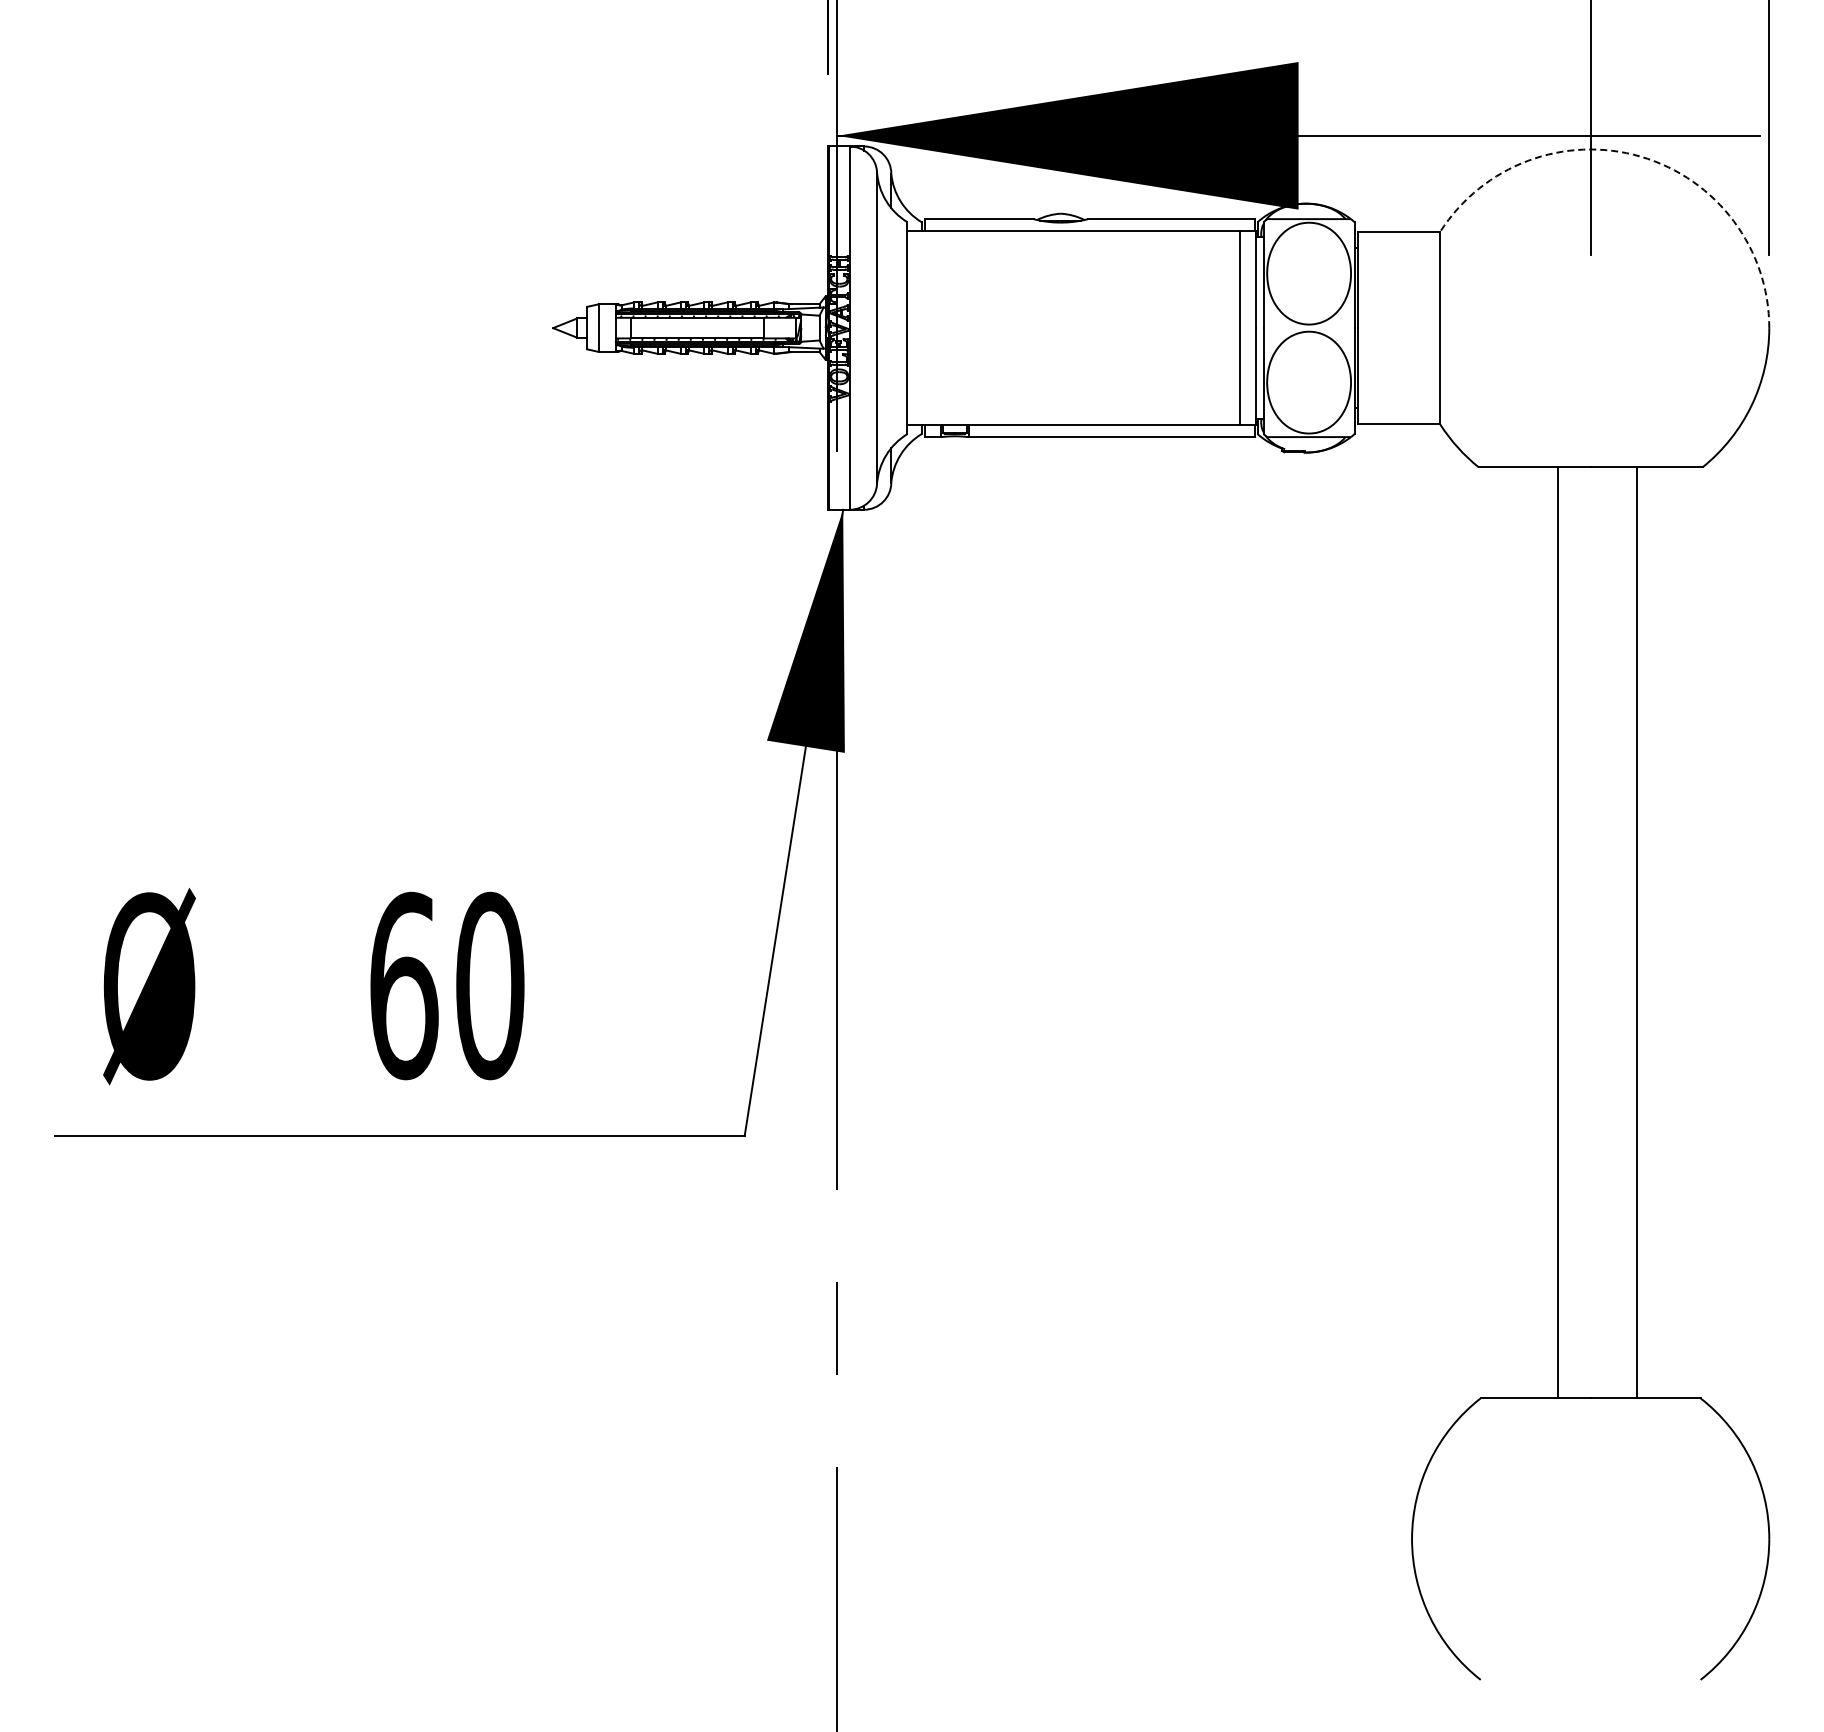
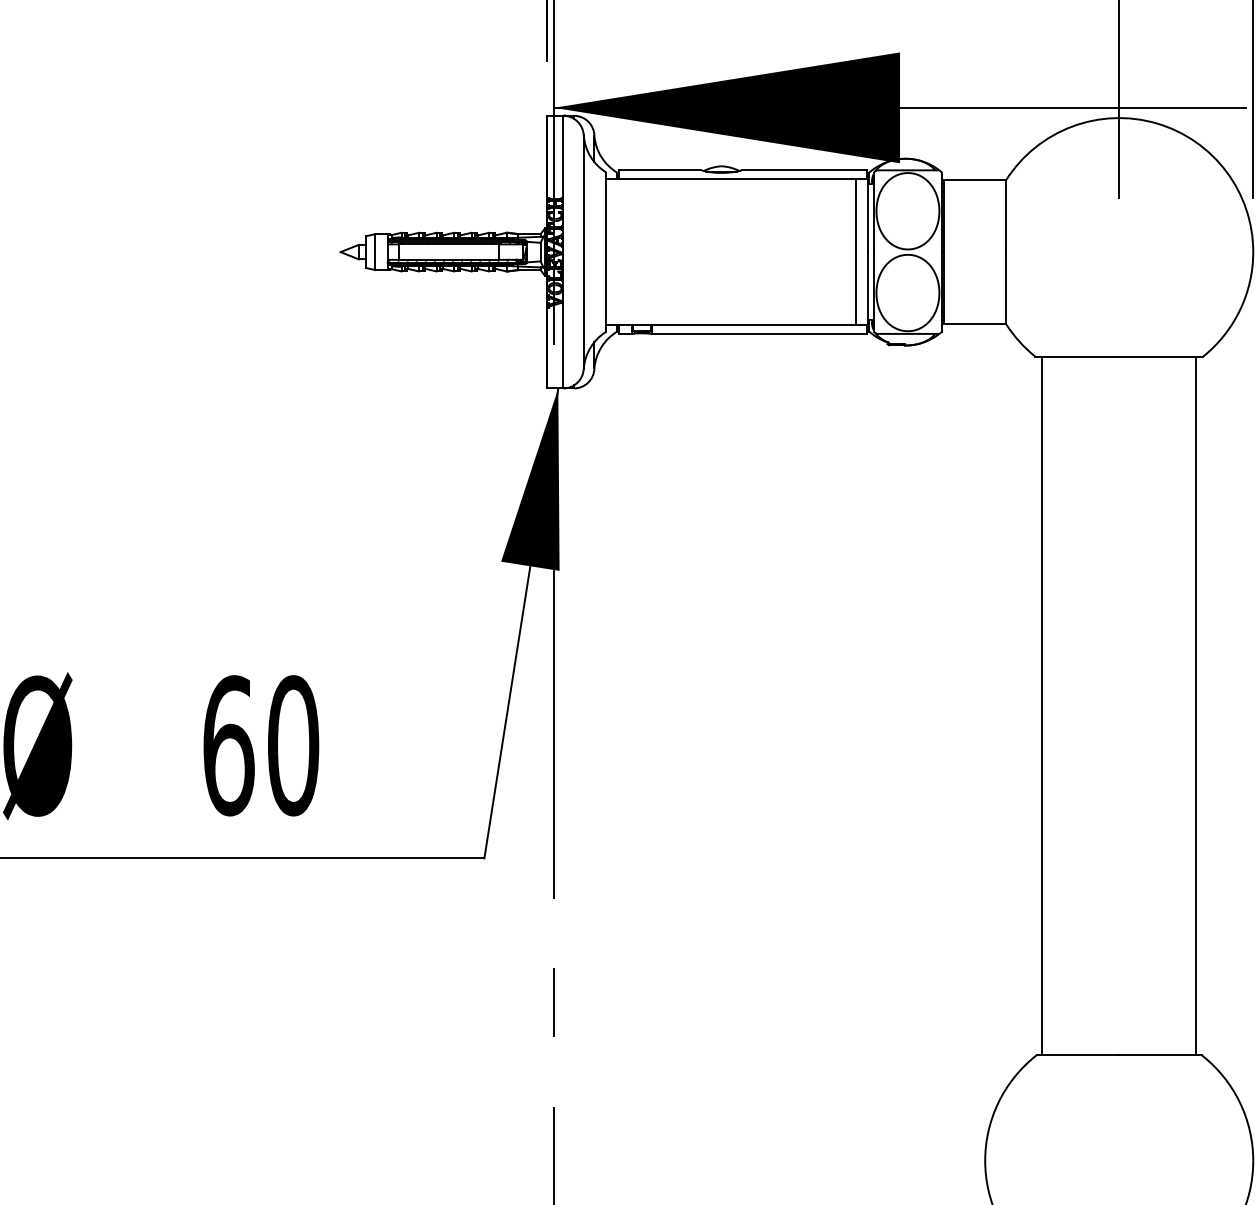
arc: (1640, 156) -> (1156, 123), dashed -> solid
line: (1557, 932) -> (1041, 705), moved
line: (1636, 932) -> (1196, 705), moved

